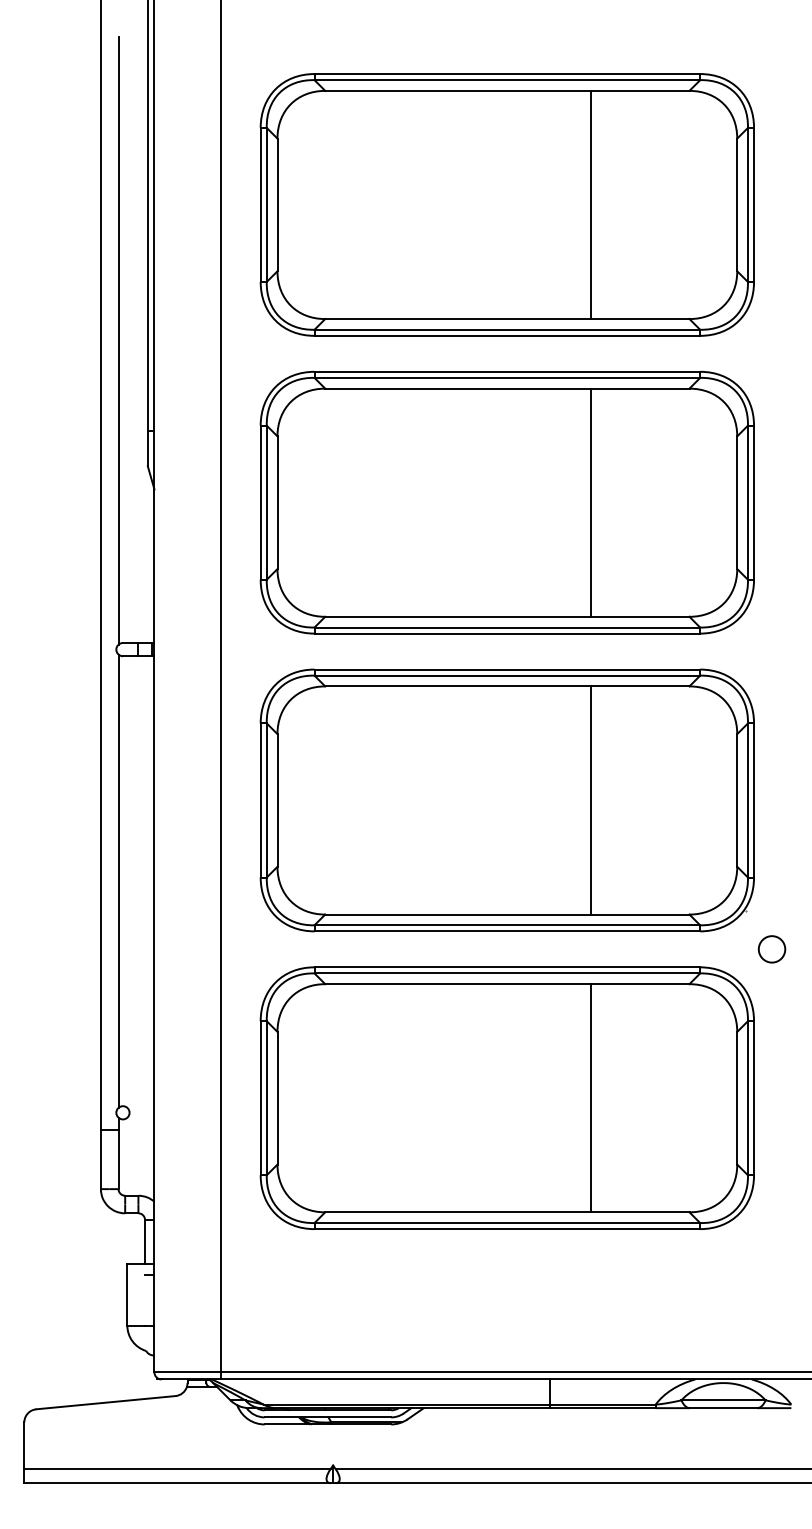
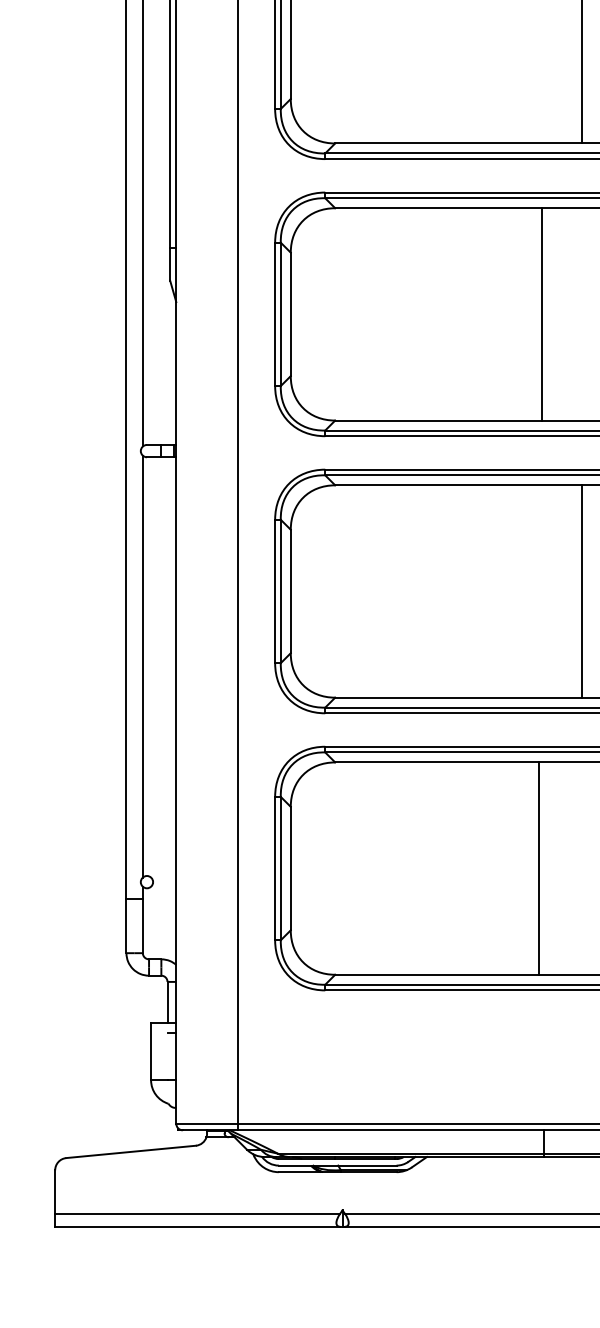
line: (590, 502) -> (542, 314), moved
line: (590, 1098) -> (539, 868), moved

